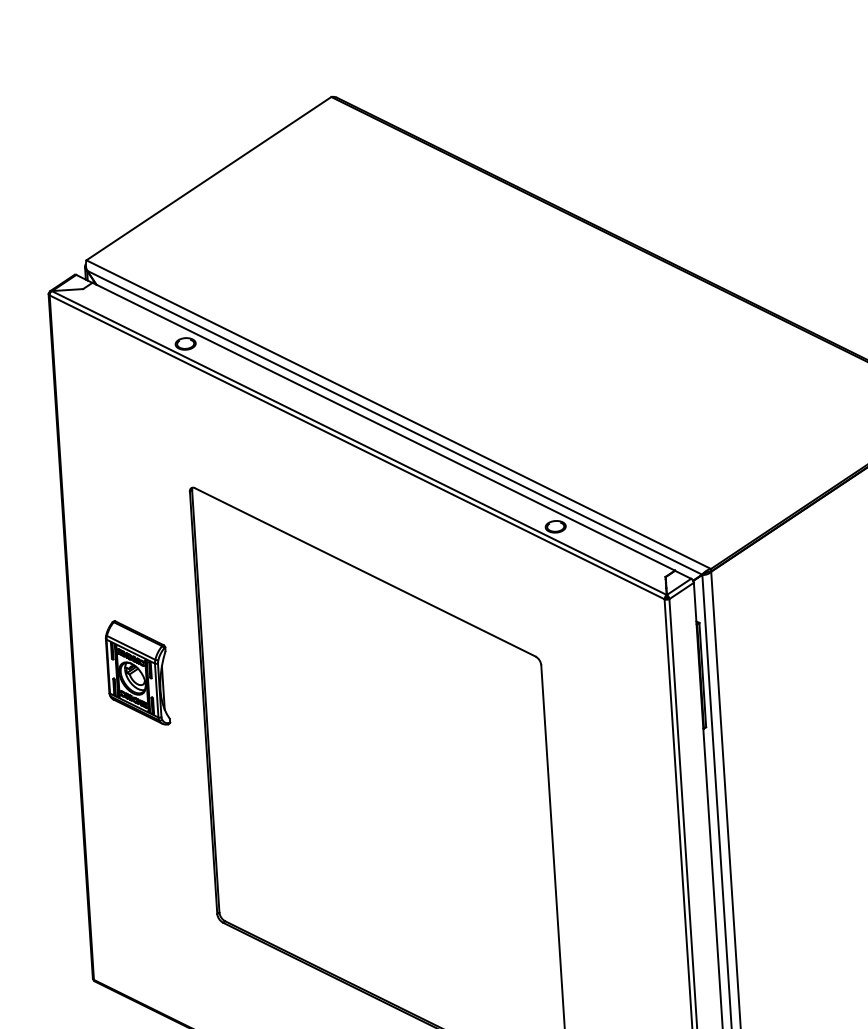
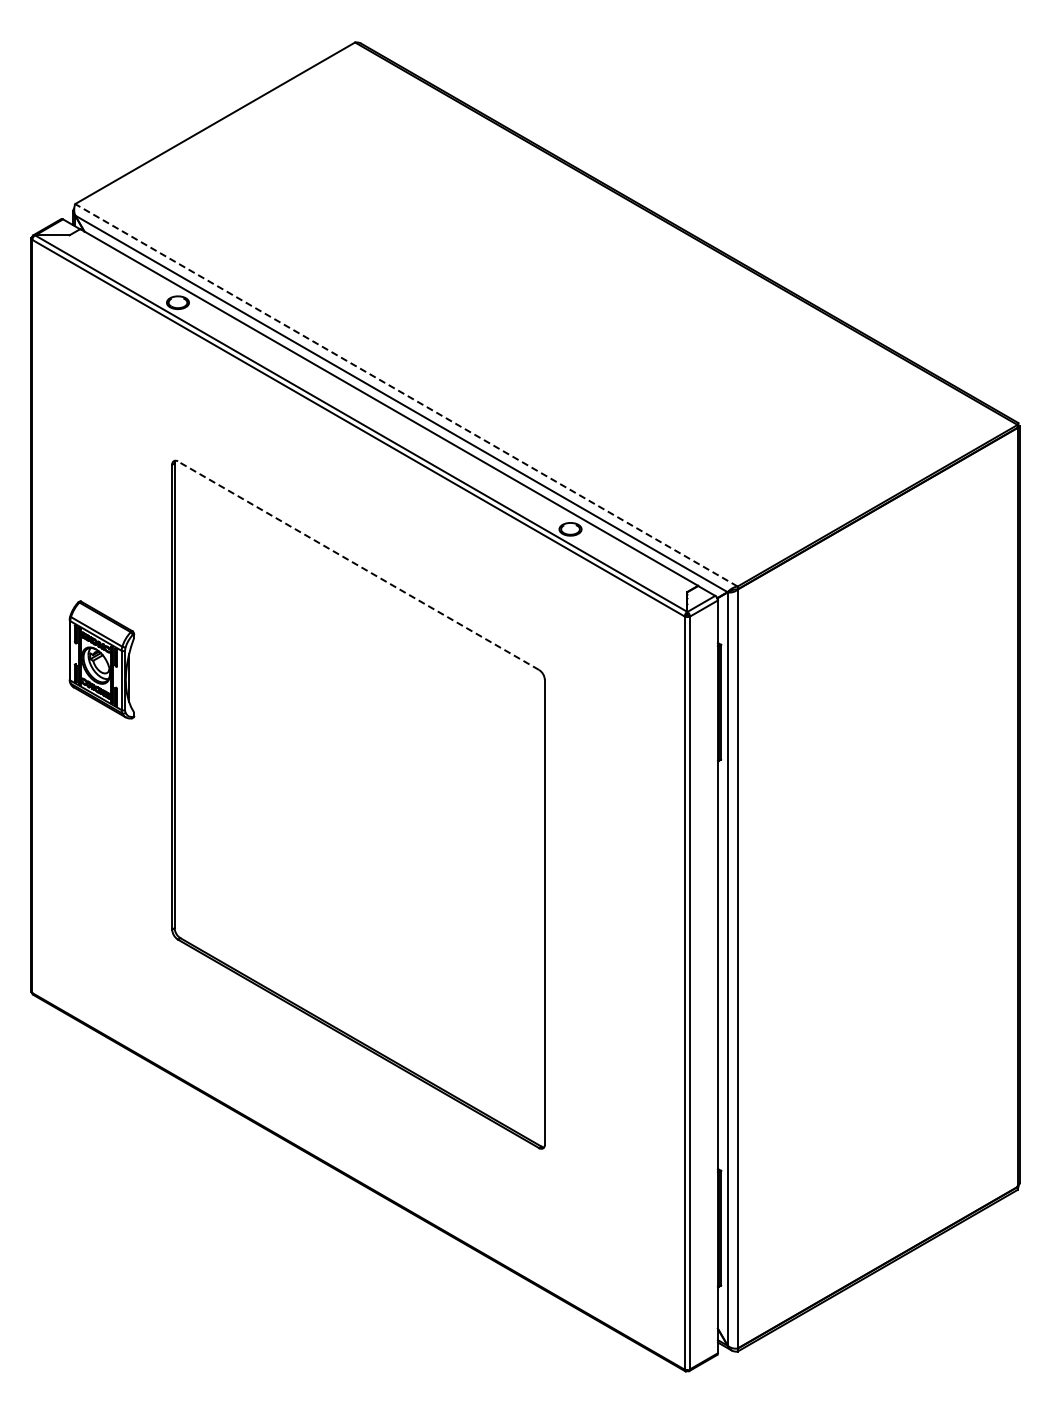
line: (398, 414) -> (406, 395), solid -> dashed
line: (365, 572) -> (358, 565), solid -> dashed

